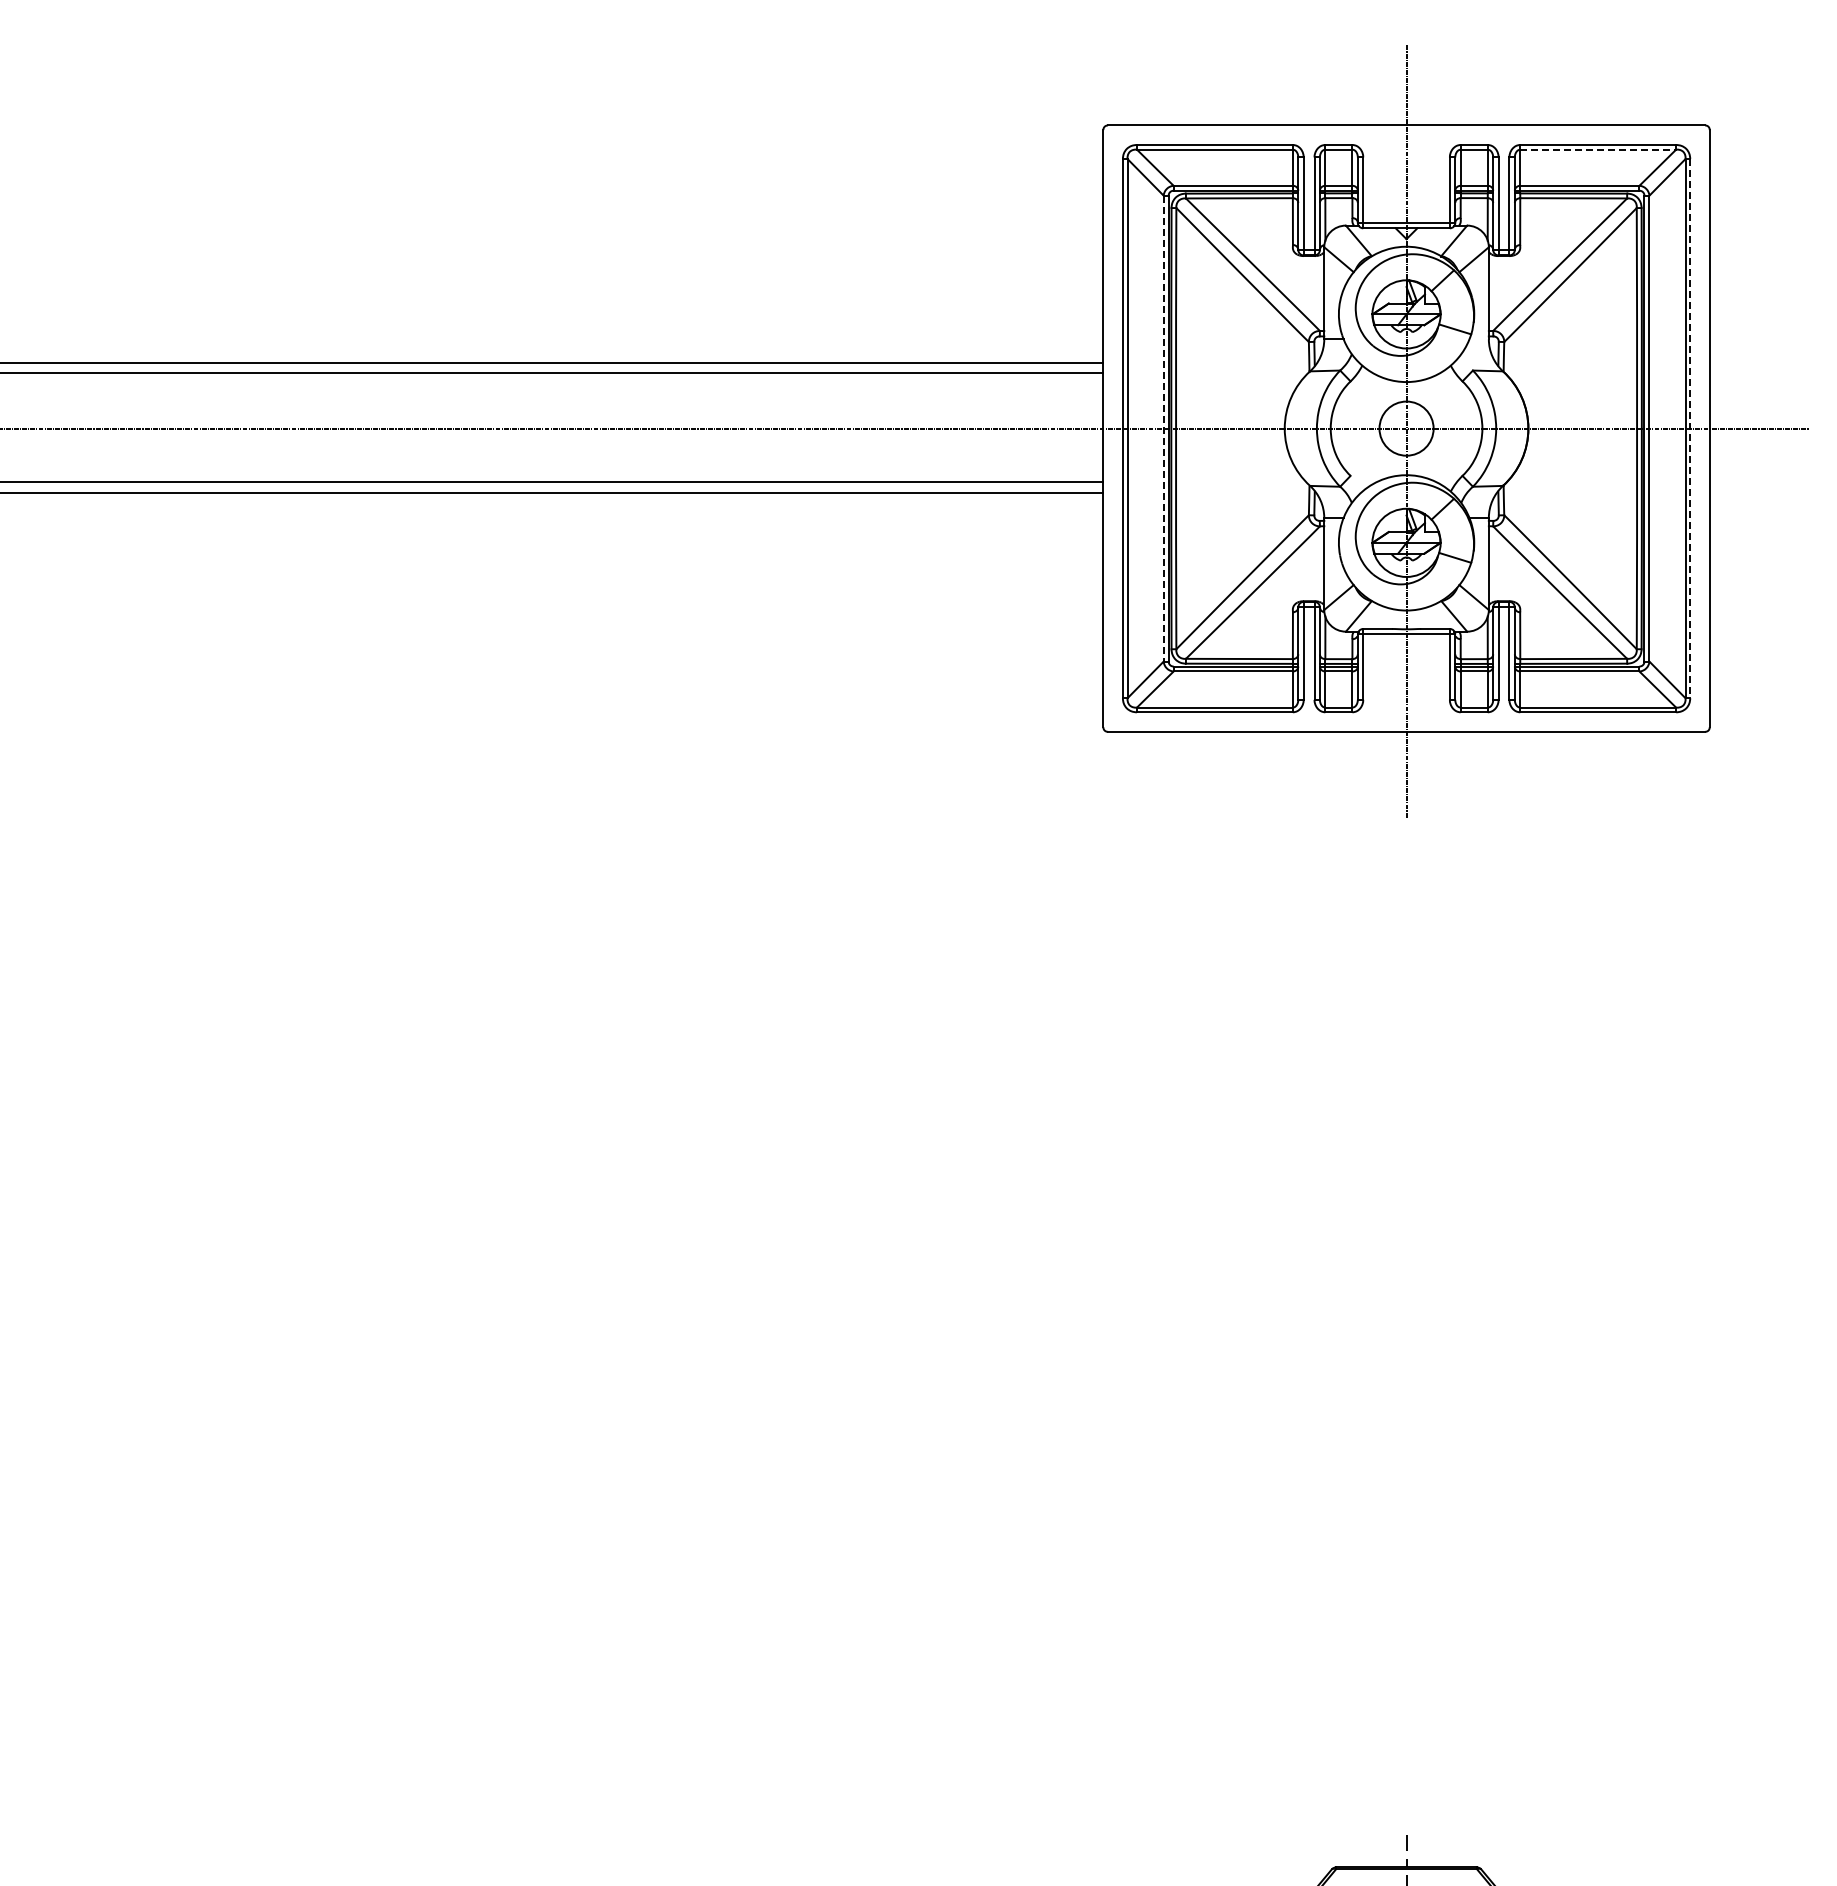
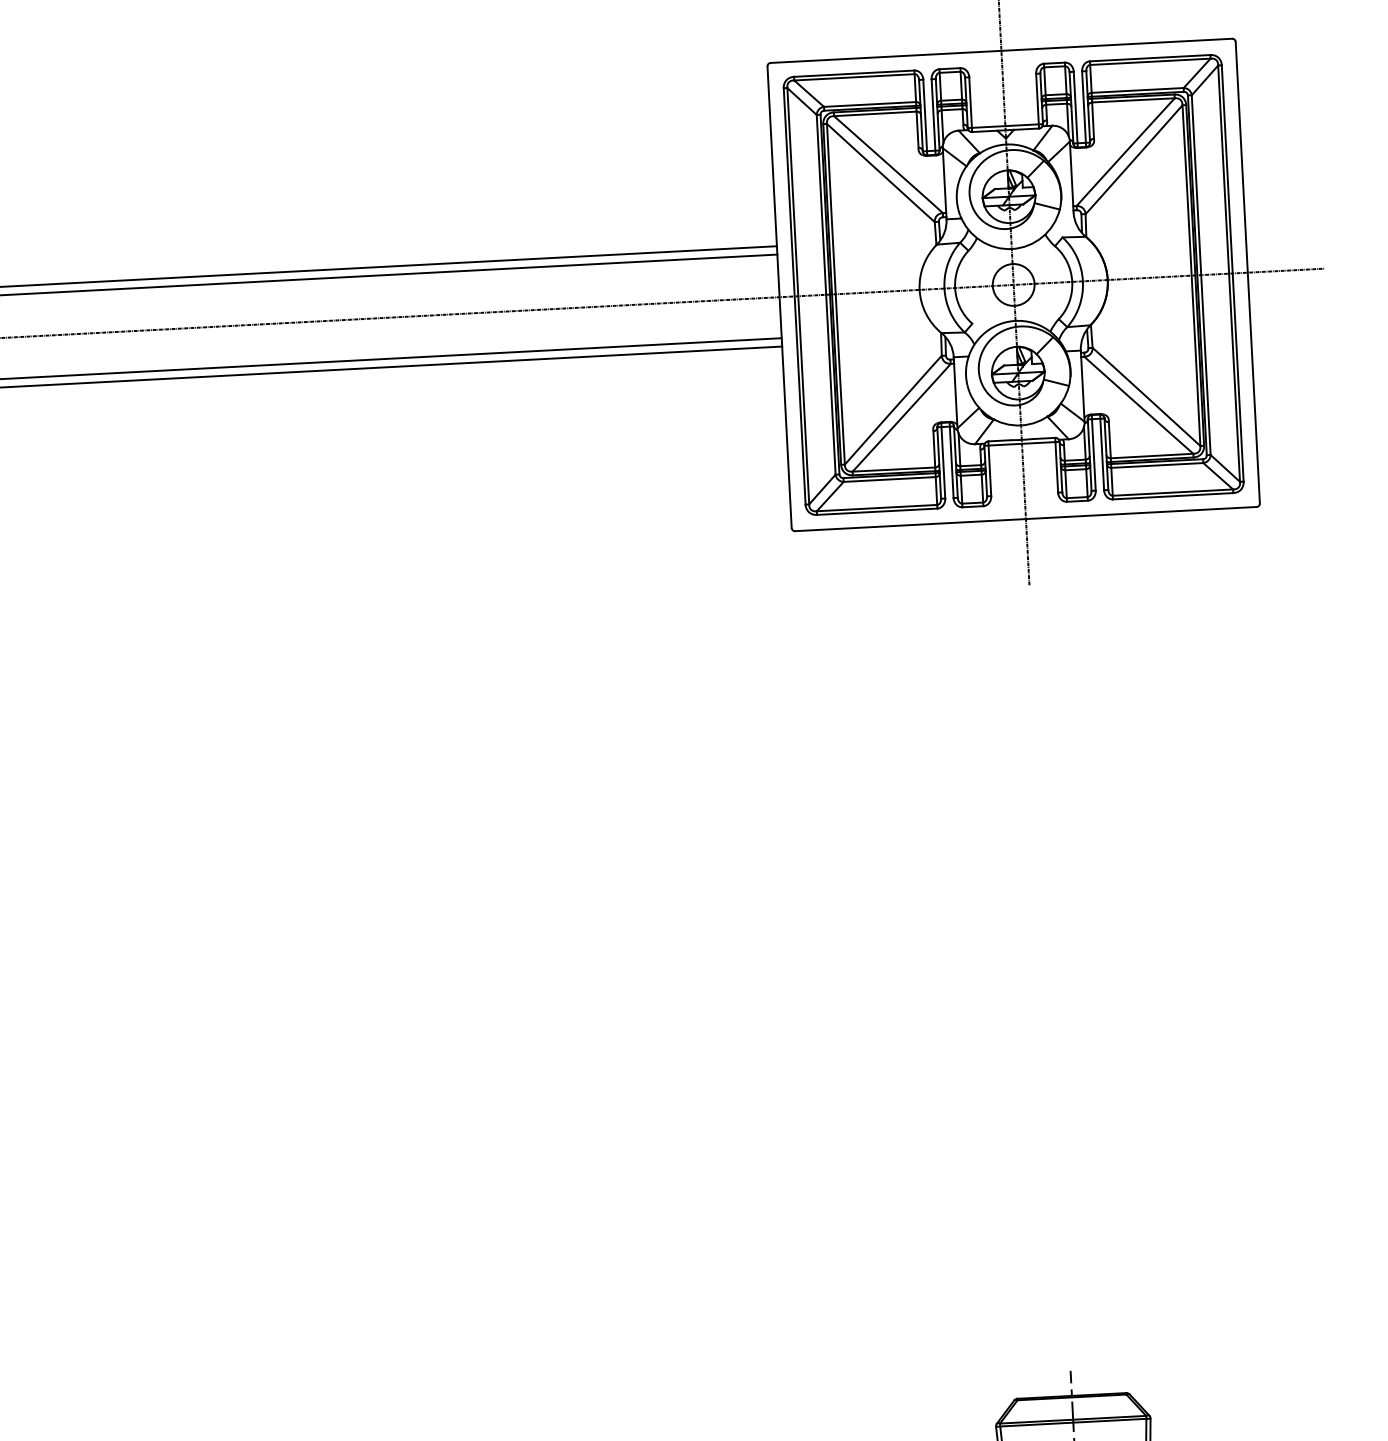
line: (1598, 149) -> (1150, 61), dashed -> solid
line: (1163, 428) -> (826, 294), dashed -> solid
line: (1690, 428) -> (1232, 273), dashed -> solid

